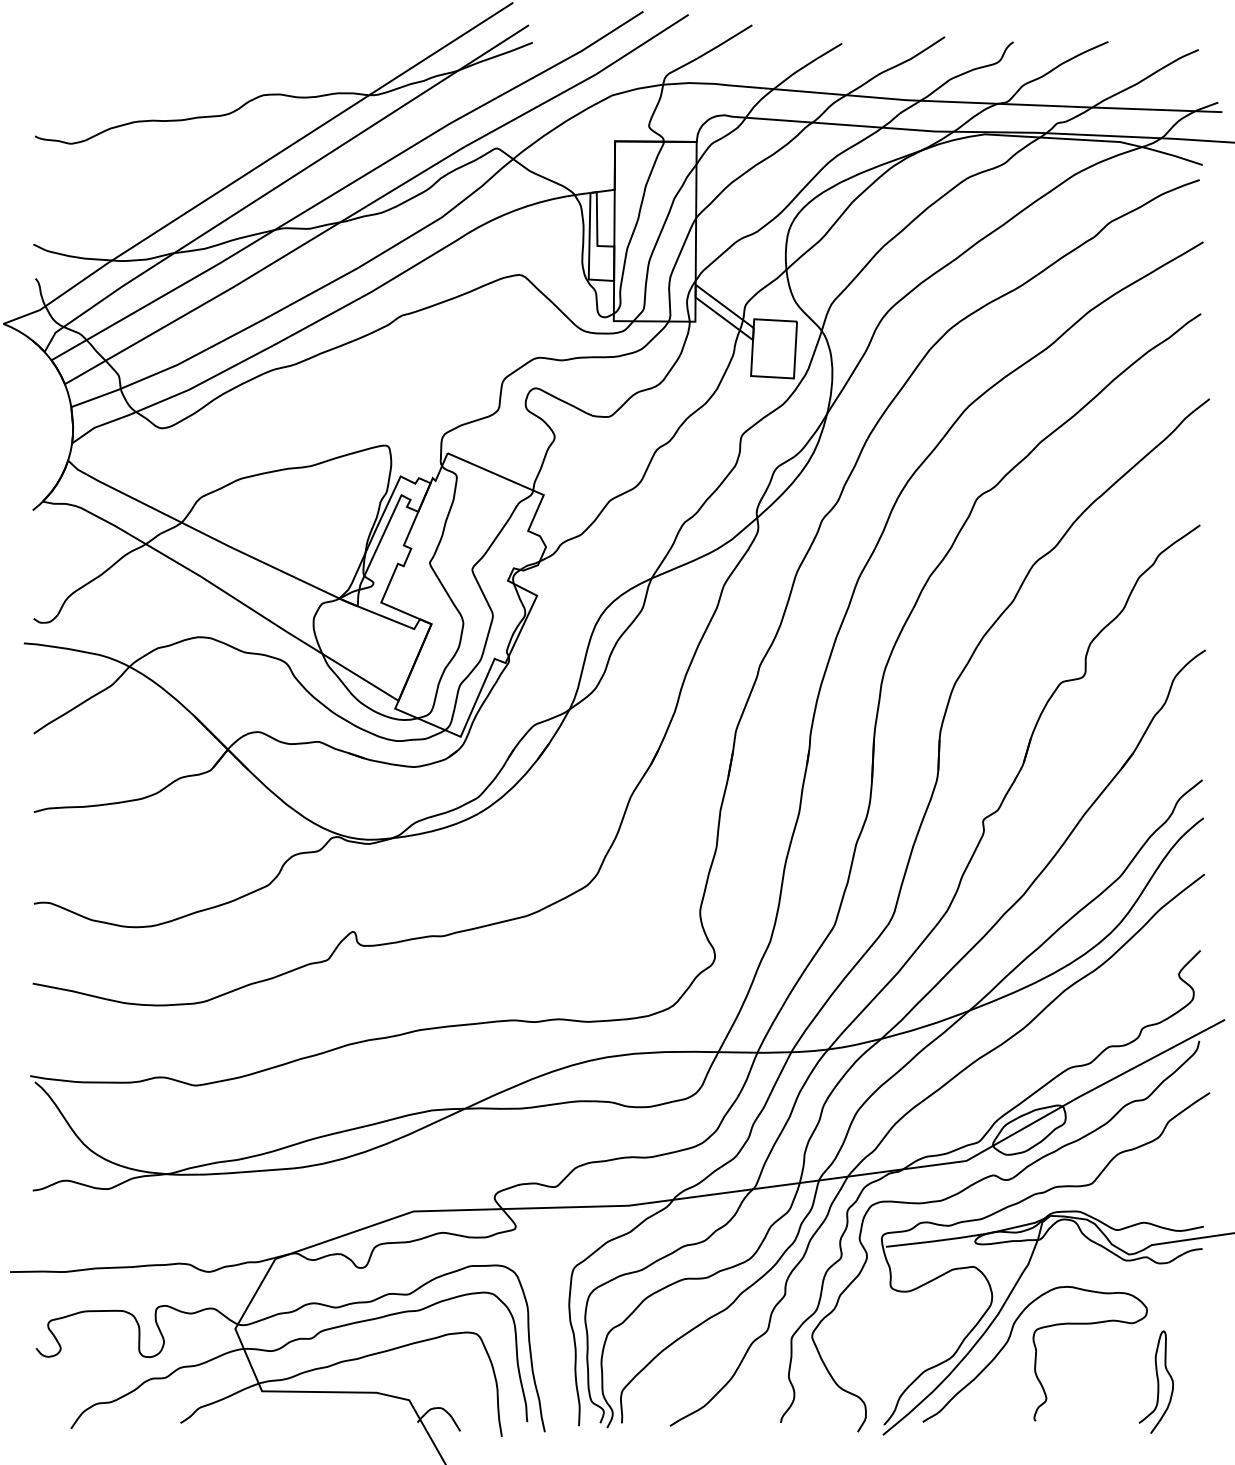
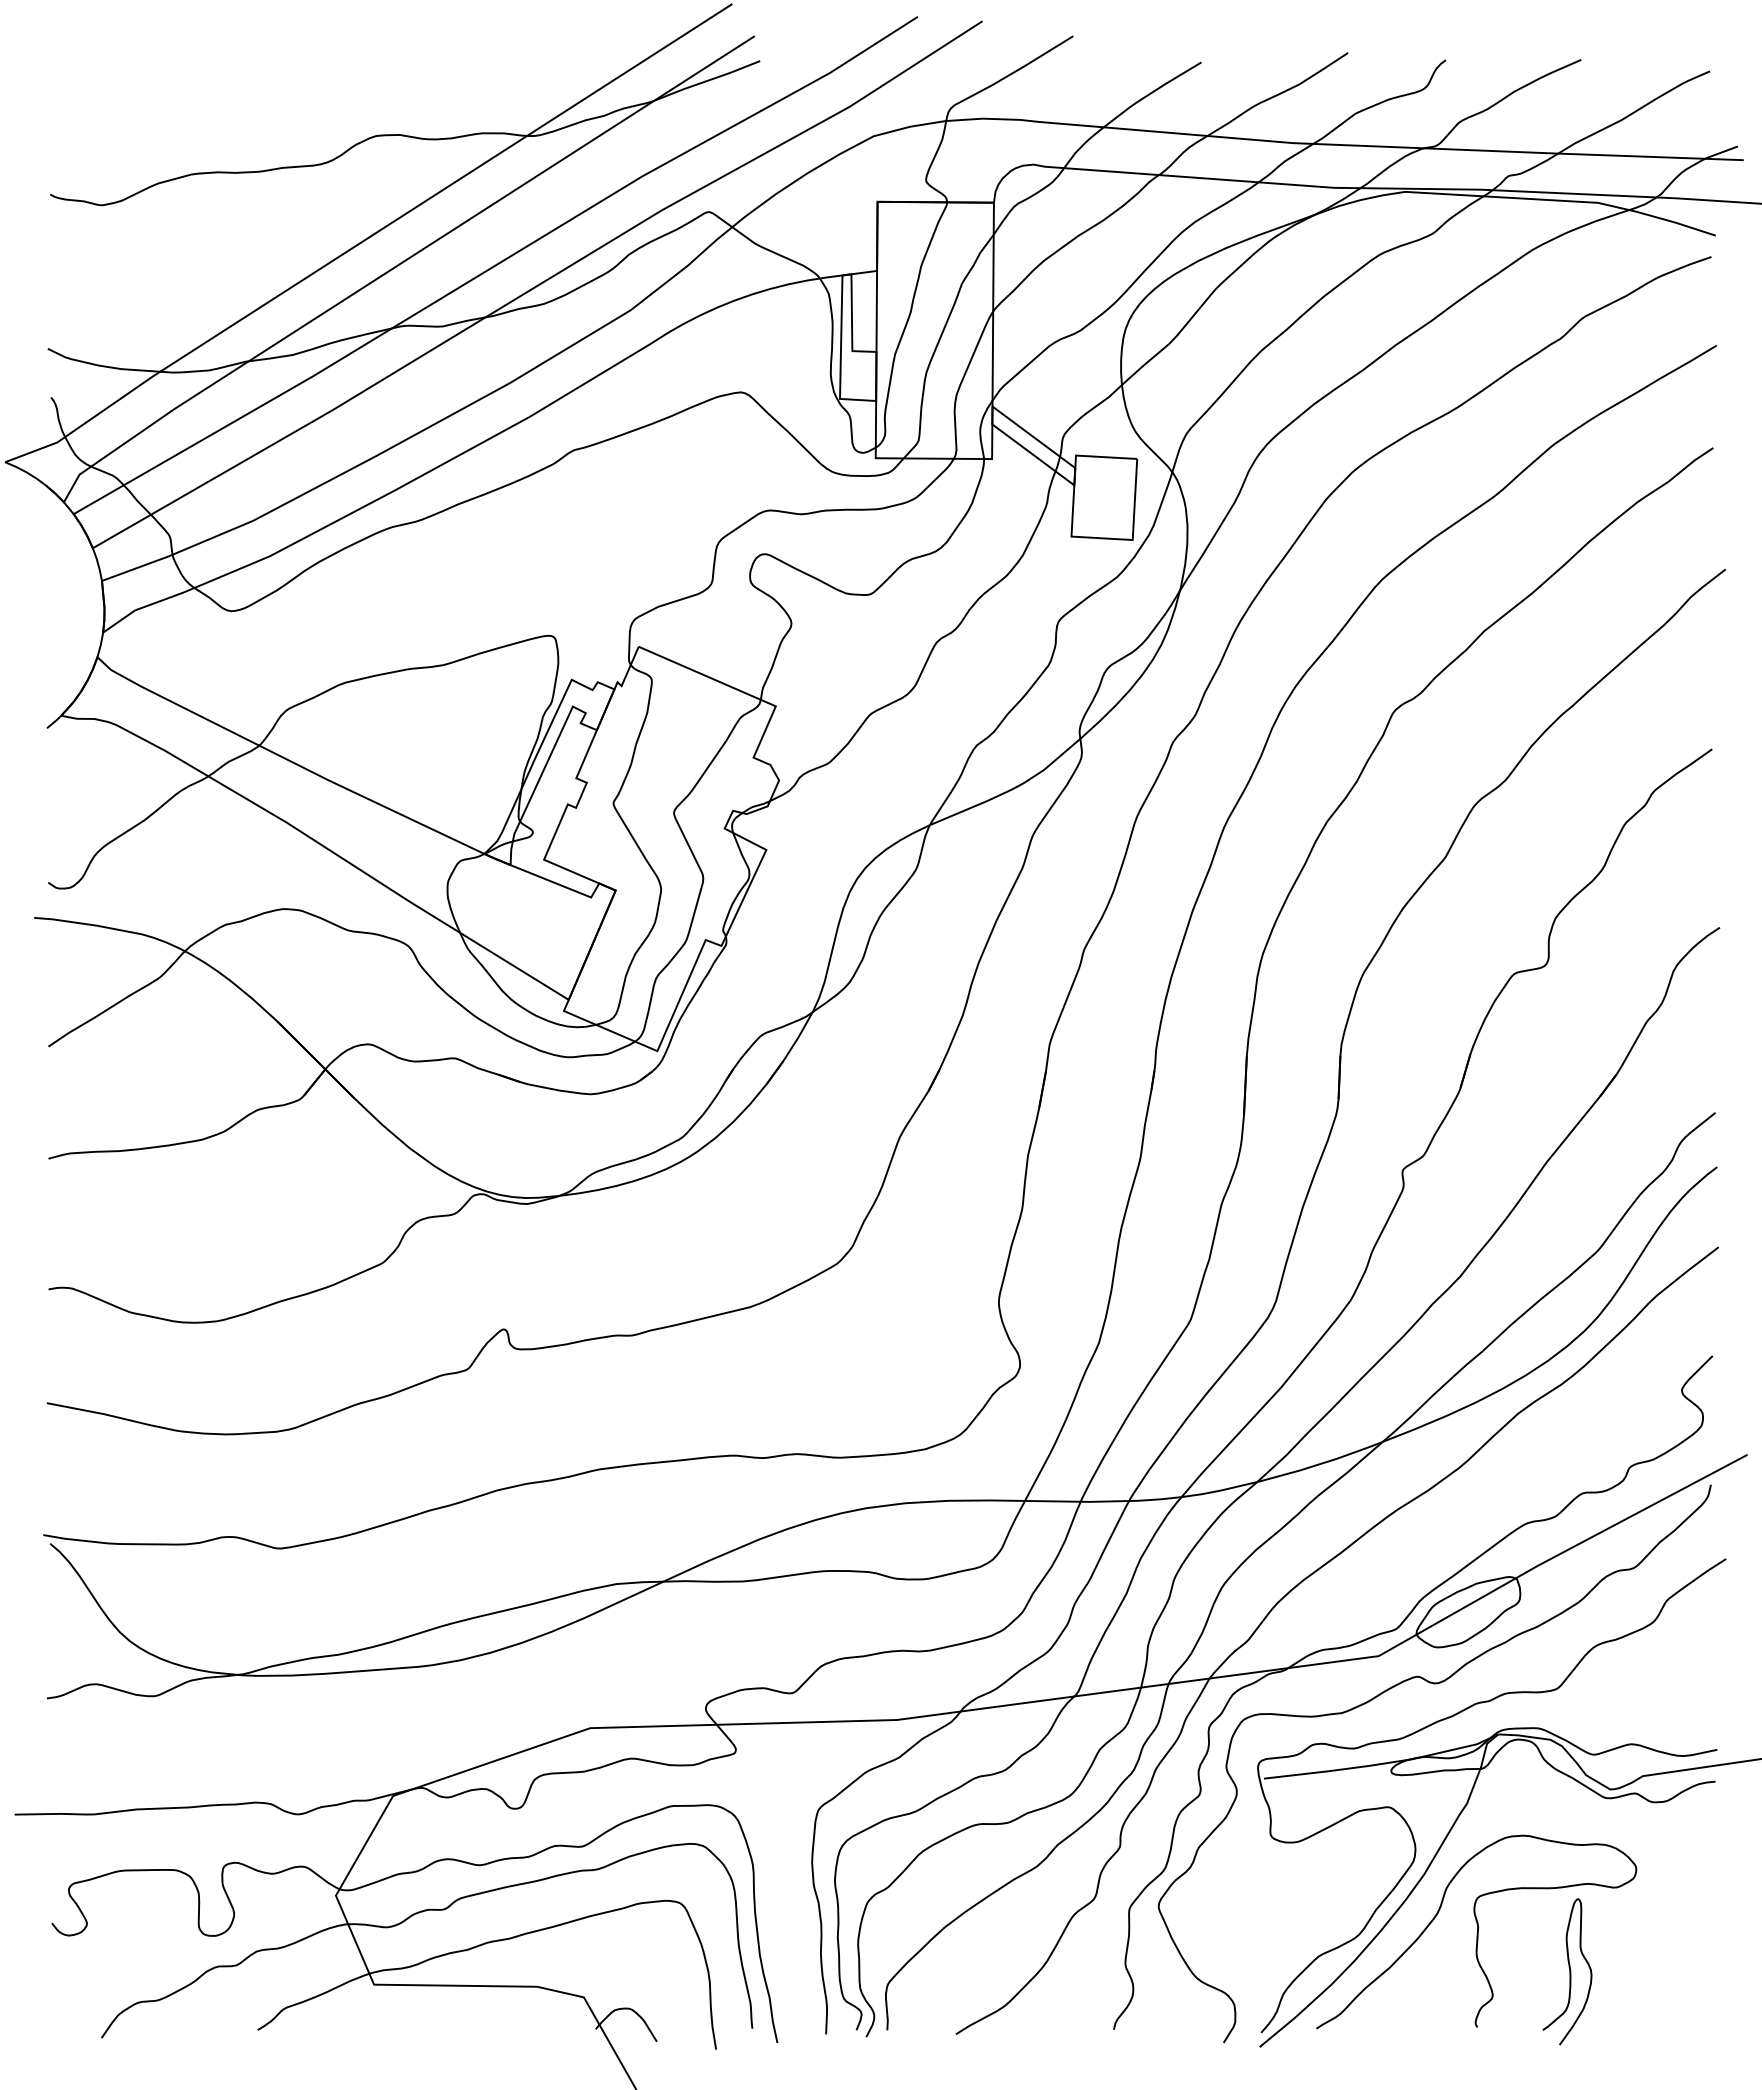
curve: (1157, 1382) -> (1569, 1971), moved

